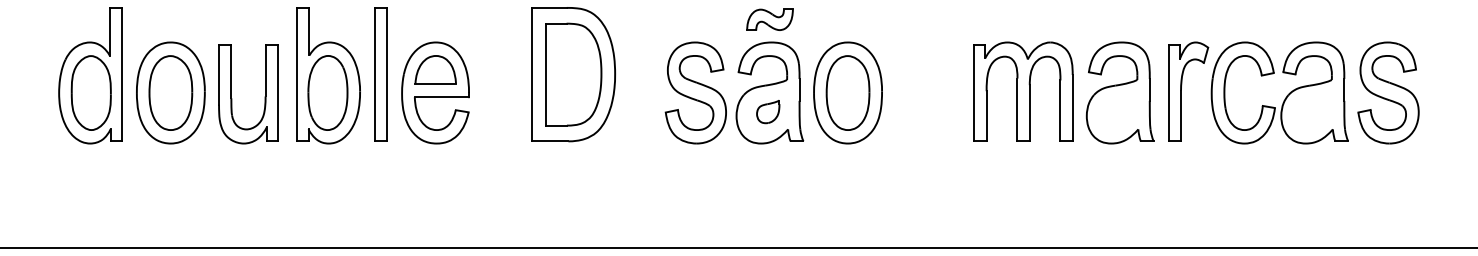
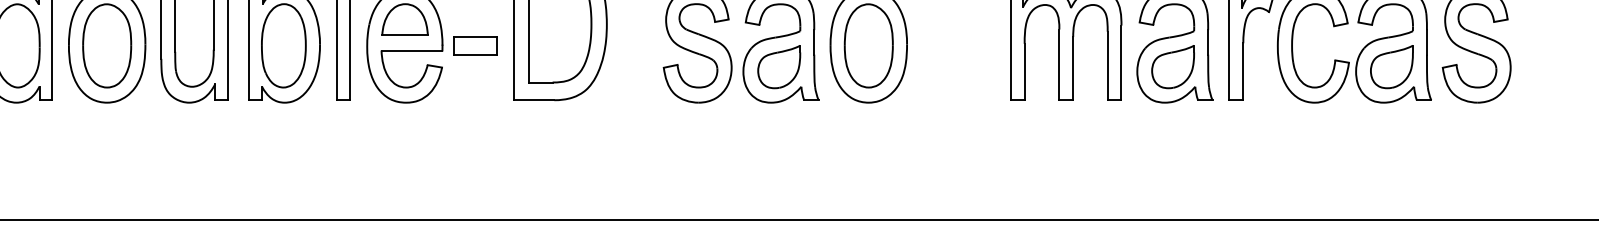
part: (497, 92) -> (474, 45), added
part: (767, 111) -> (778, 66), size x1.67
part: (1118, 111) -> (1172, 66), added
part: (1312, 111) -> (1391, 66), added

